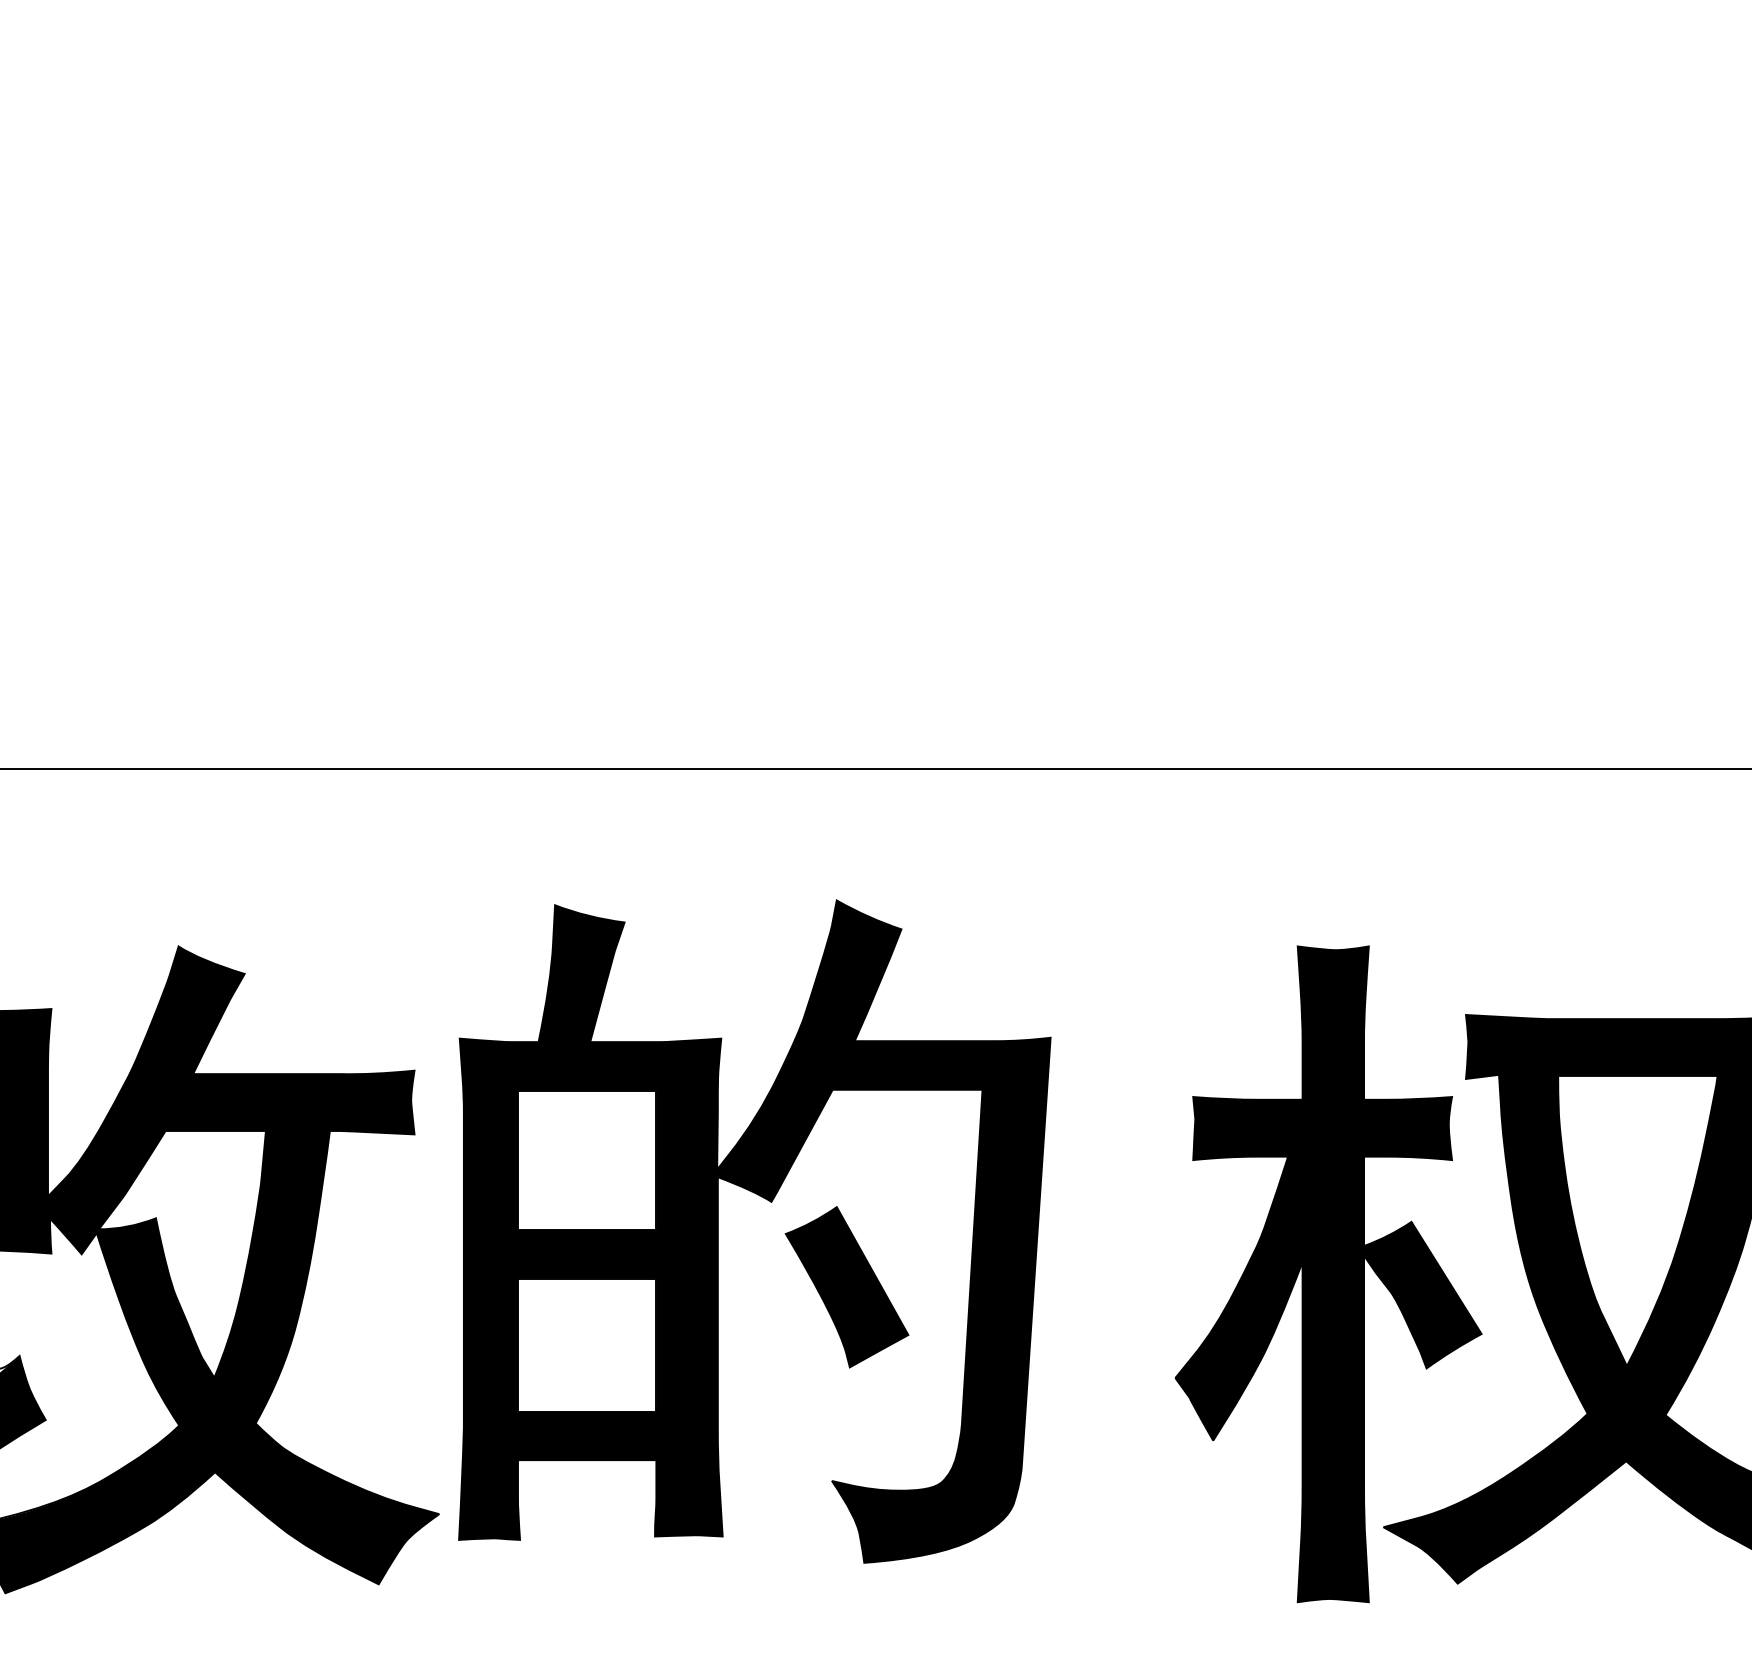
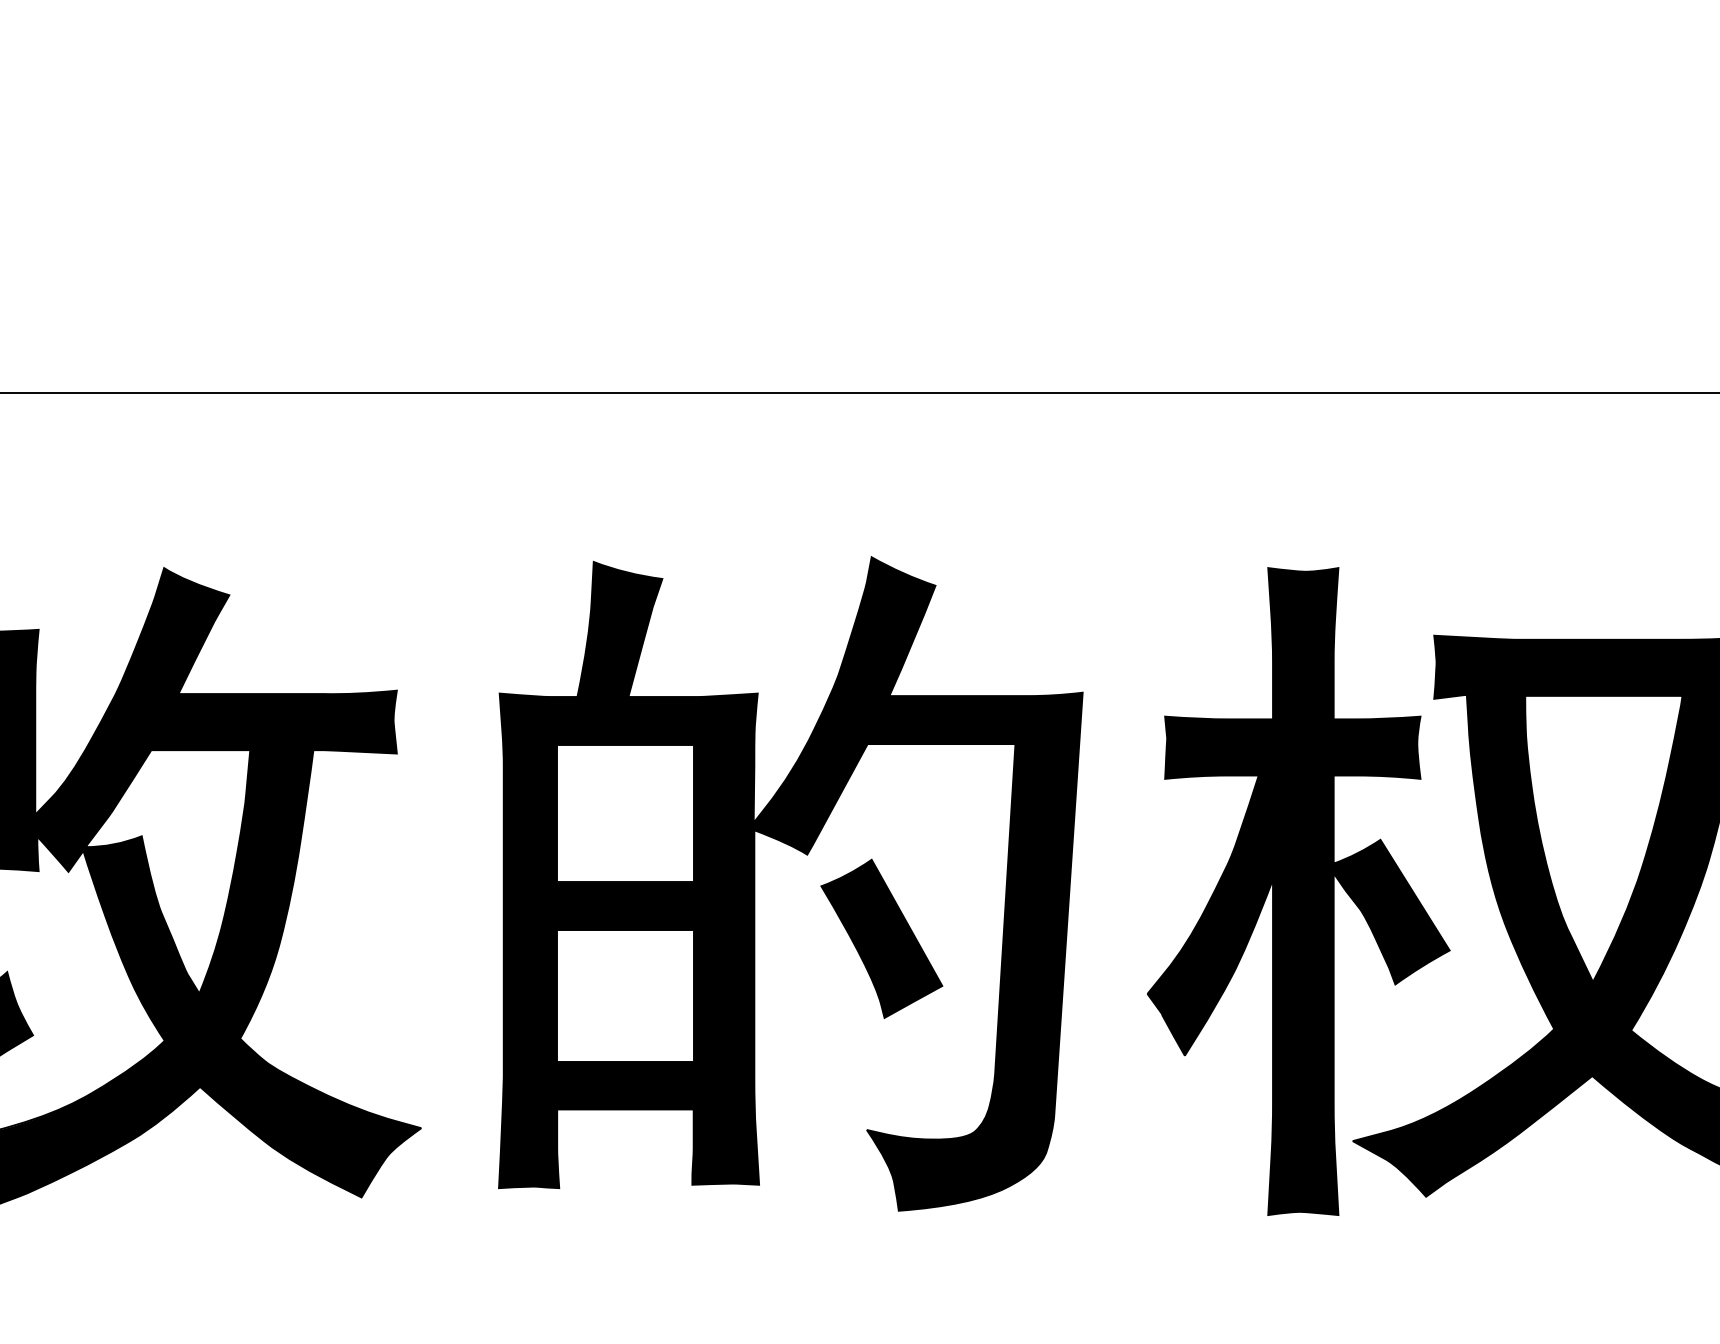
part: (784, 1233) -> (820, 885), moved

